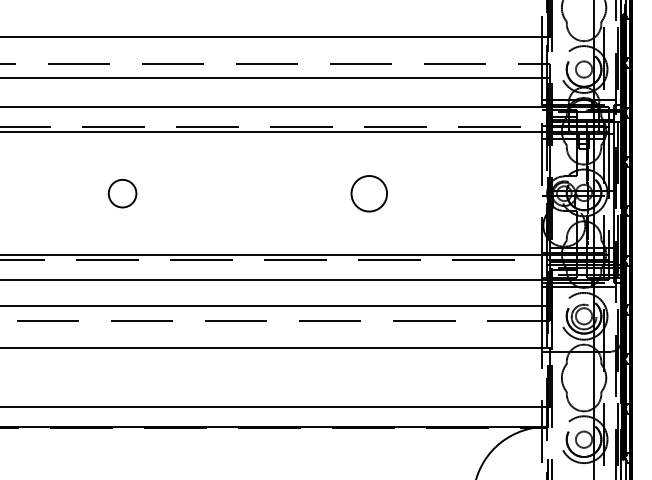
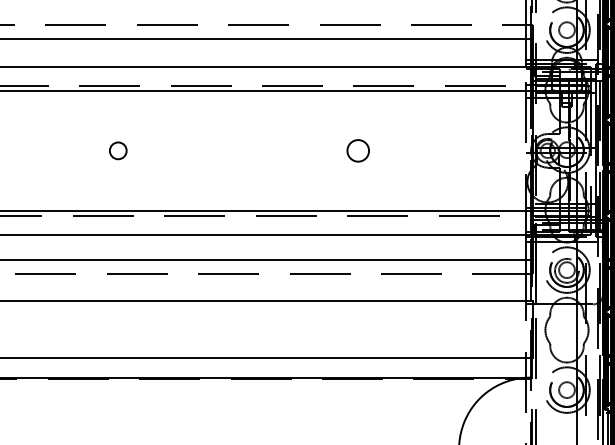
circle: (122, 193) -> (118, 150), size x0.62
circle: (369, 193) -> (358, 150), size x0.62

